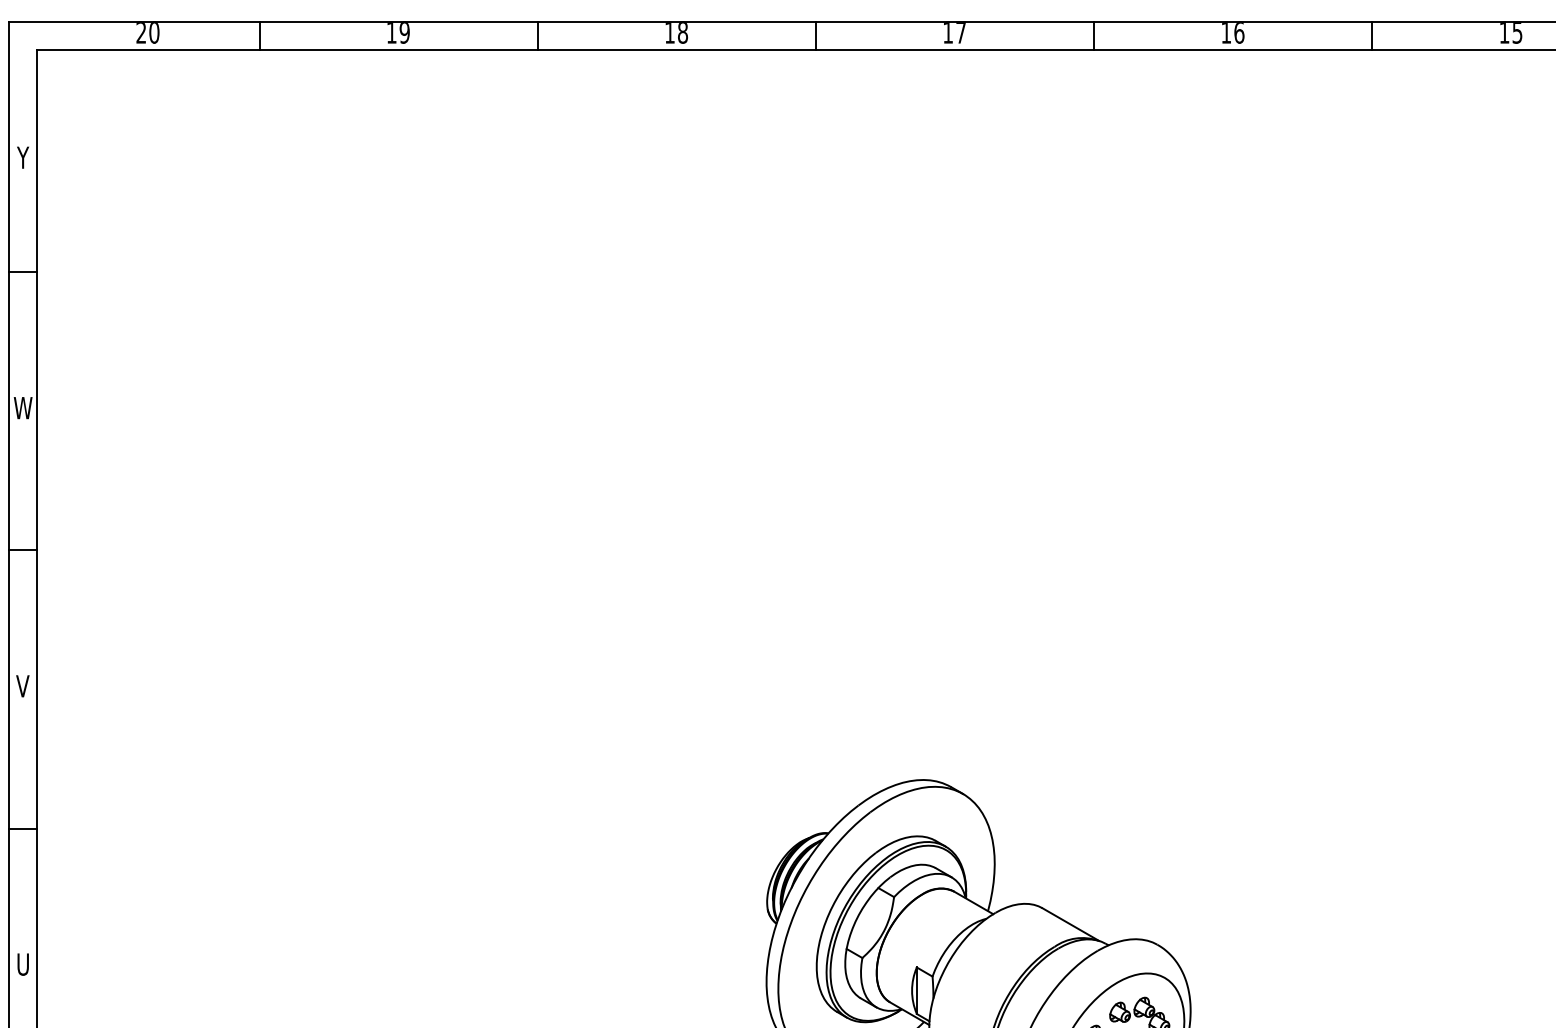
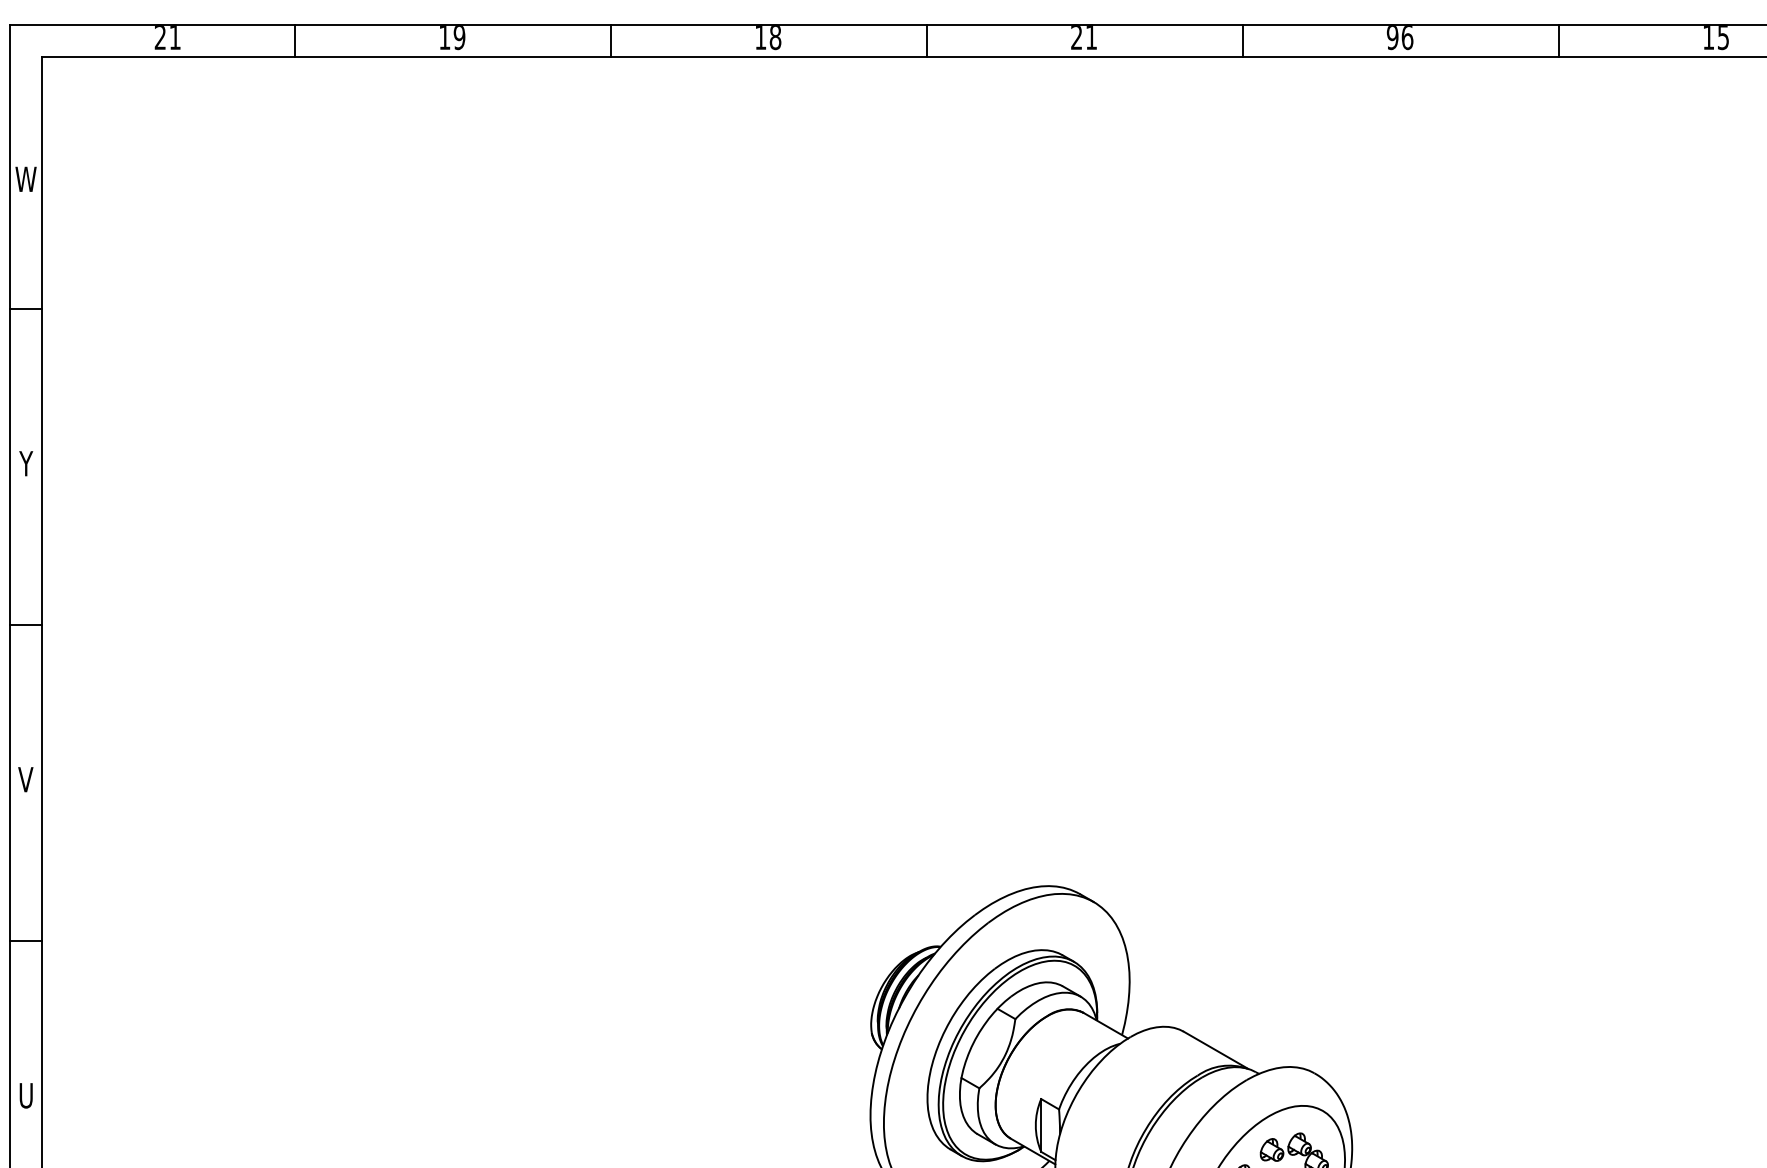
text: (154, 33) -> (175, 38), 20 -> 21
text: (954, 33) -> (1083, 38), 17 -> 21
text: (1226, 33) -> (1392, 38), 16 -> 96
text: (22, 157) -> (25, 179), Y -> W
text: (22, 408) -> (25, 464), W -> Y

